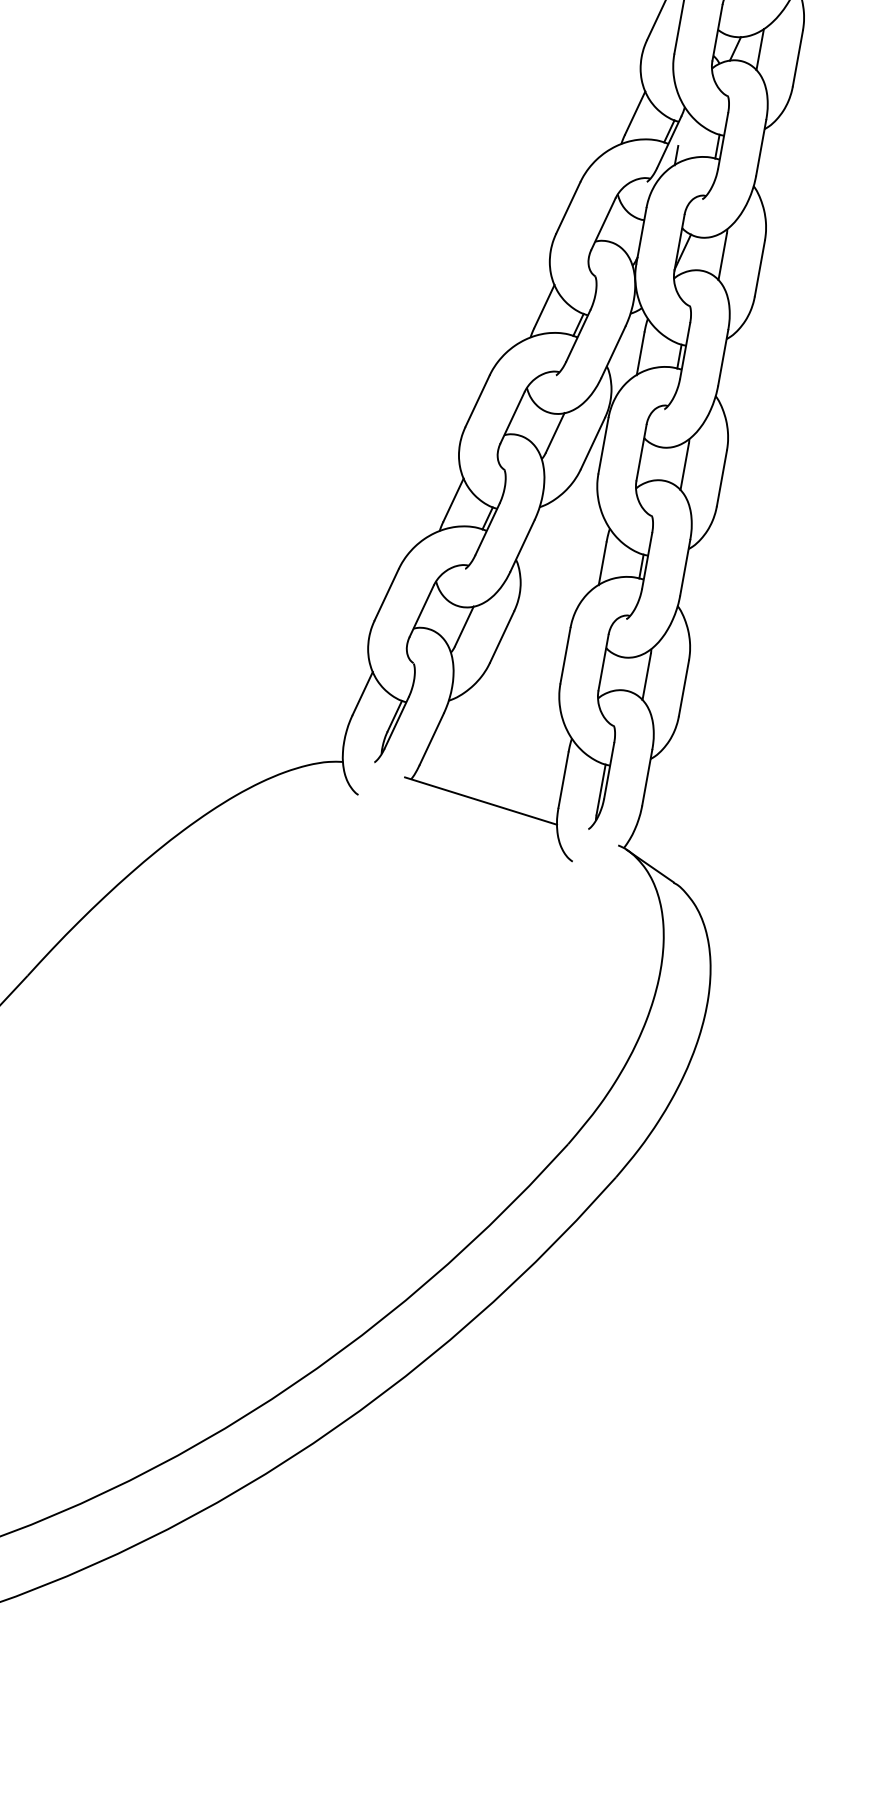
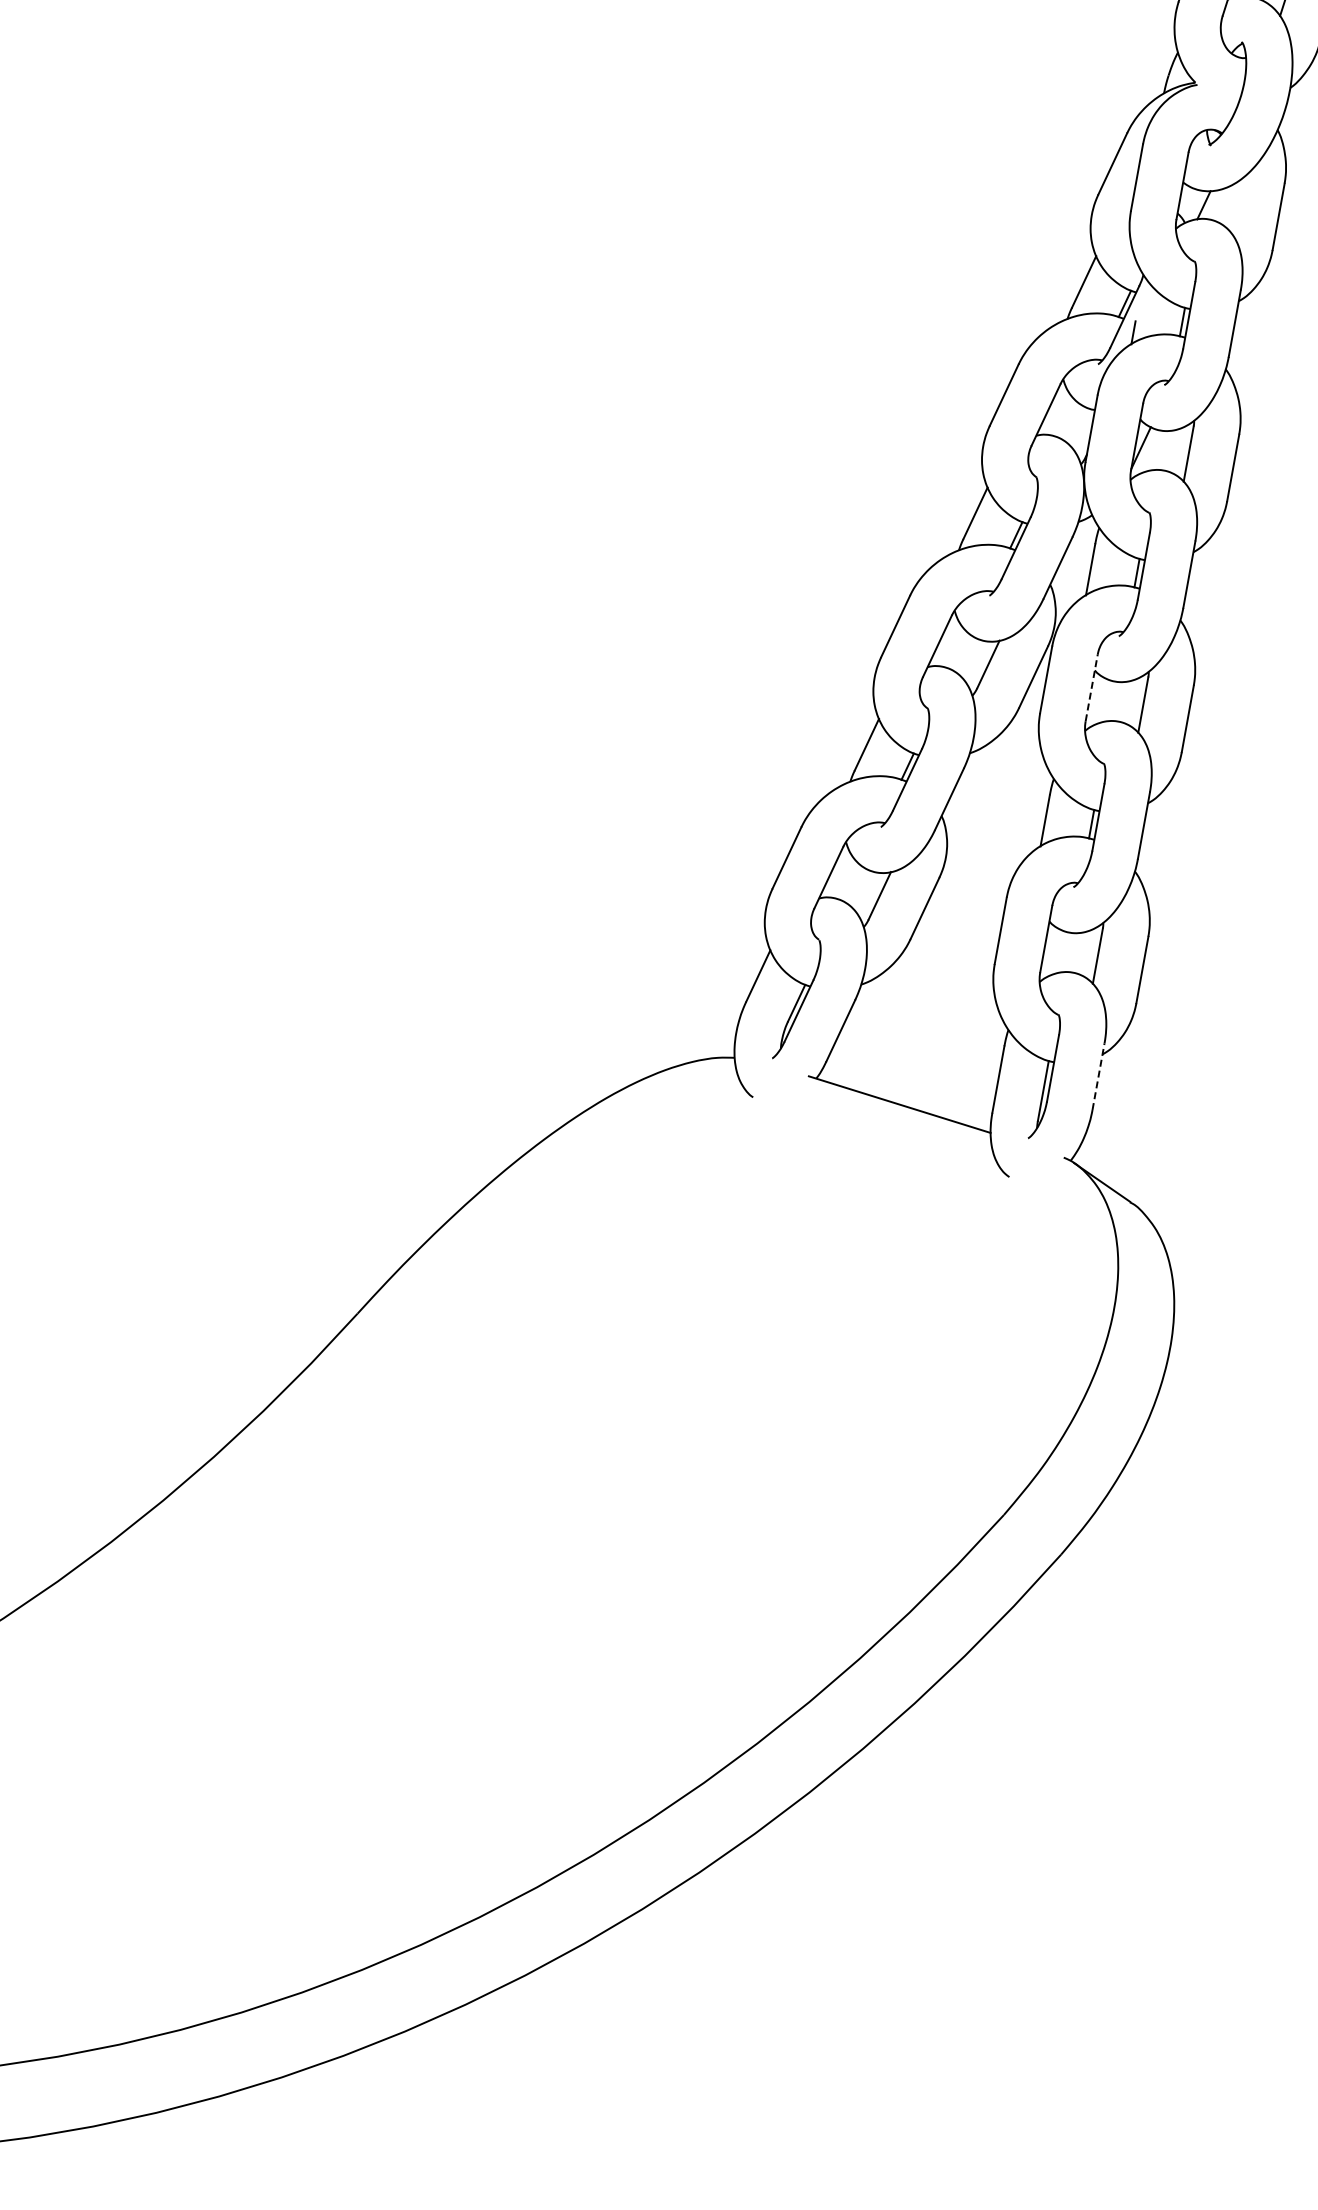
line: (760, 49) -> (1233, 205), removed
line: (641, 453) -> (1091, 688), solid -> dashed
line: (647, 777) -> (1098, 1076), solid -> dashed

